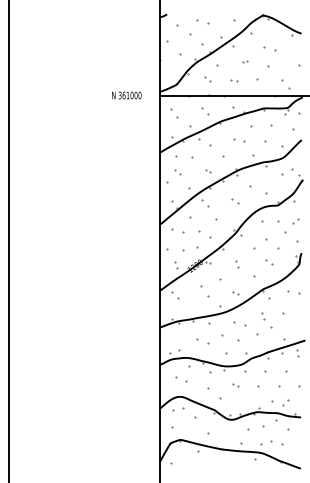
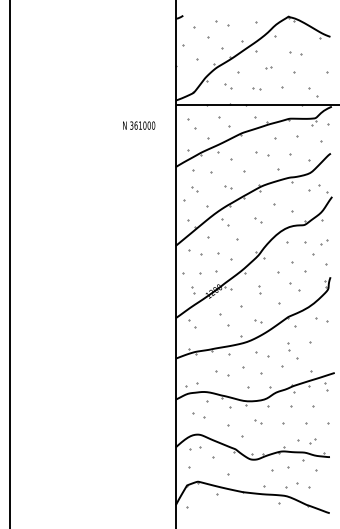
text: (127, 95) -> (139, 125), moved
part: (205, 110) -> (225, 121), size x1.6
part: (269, 261) -> (295, 286), size x1.6

